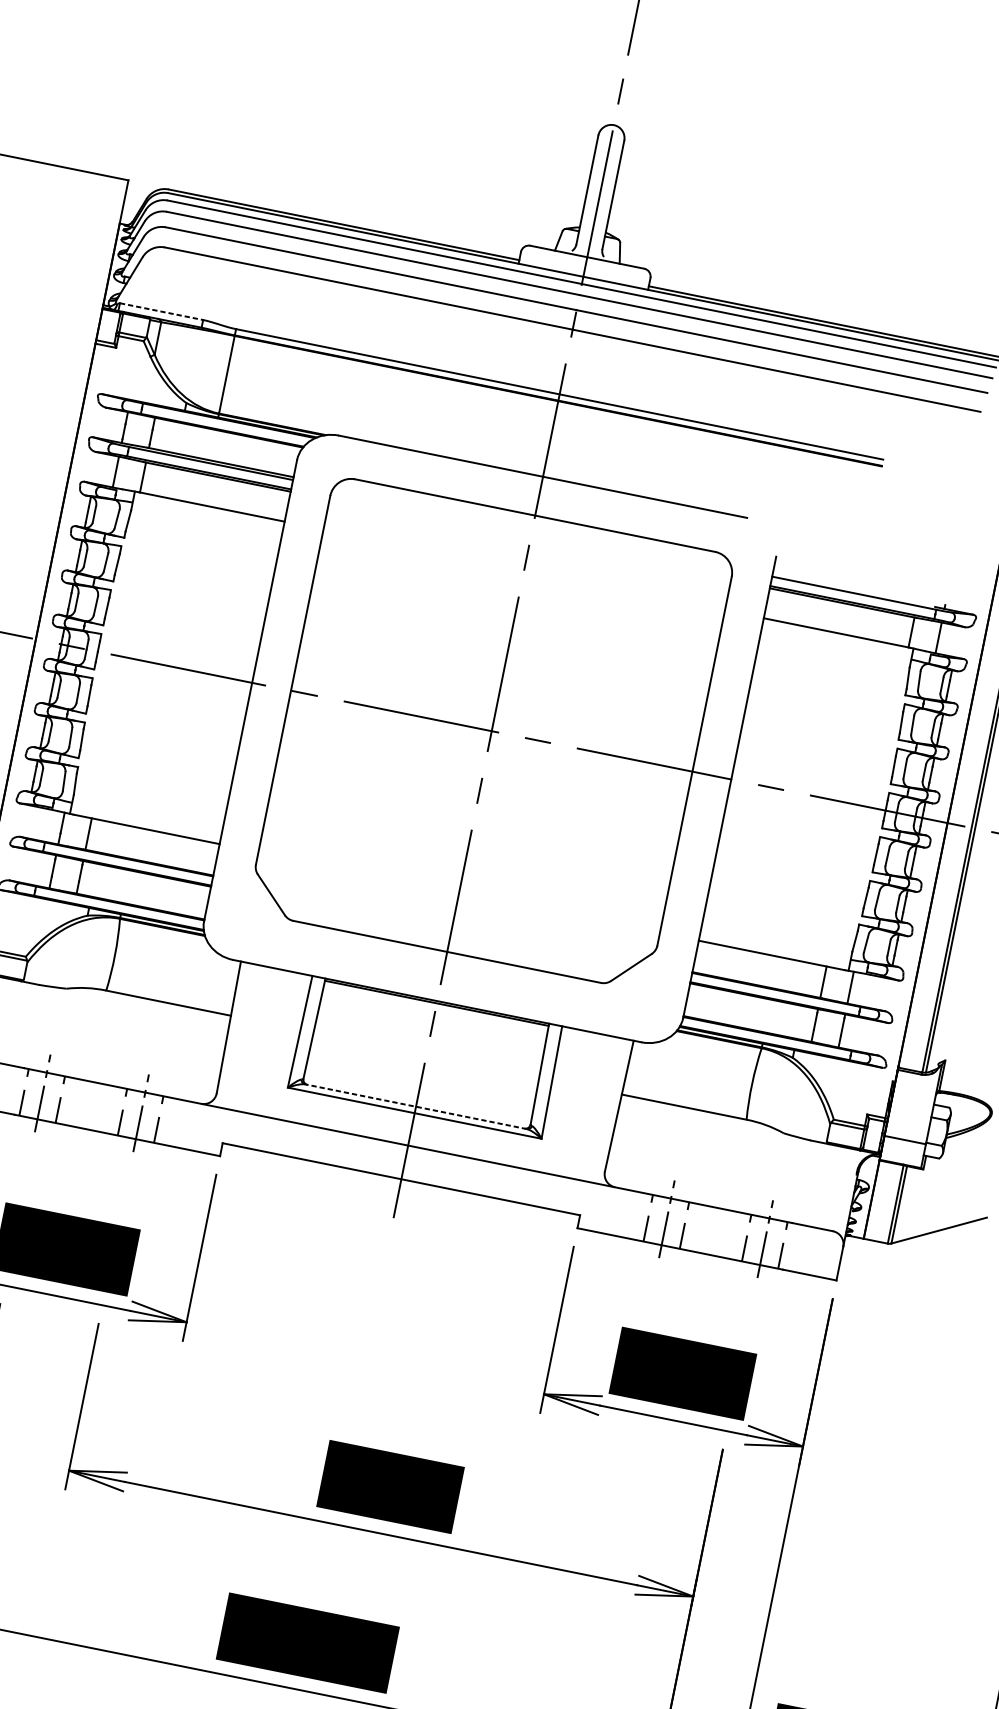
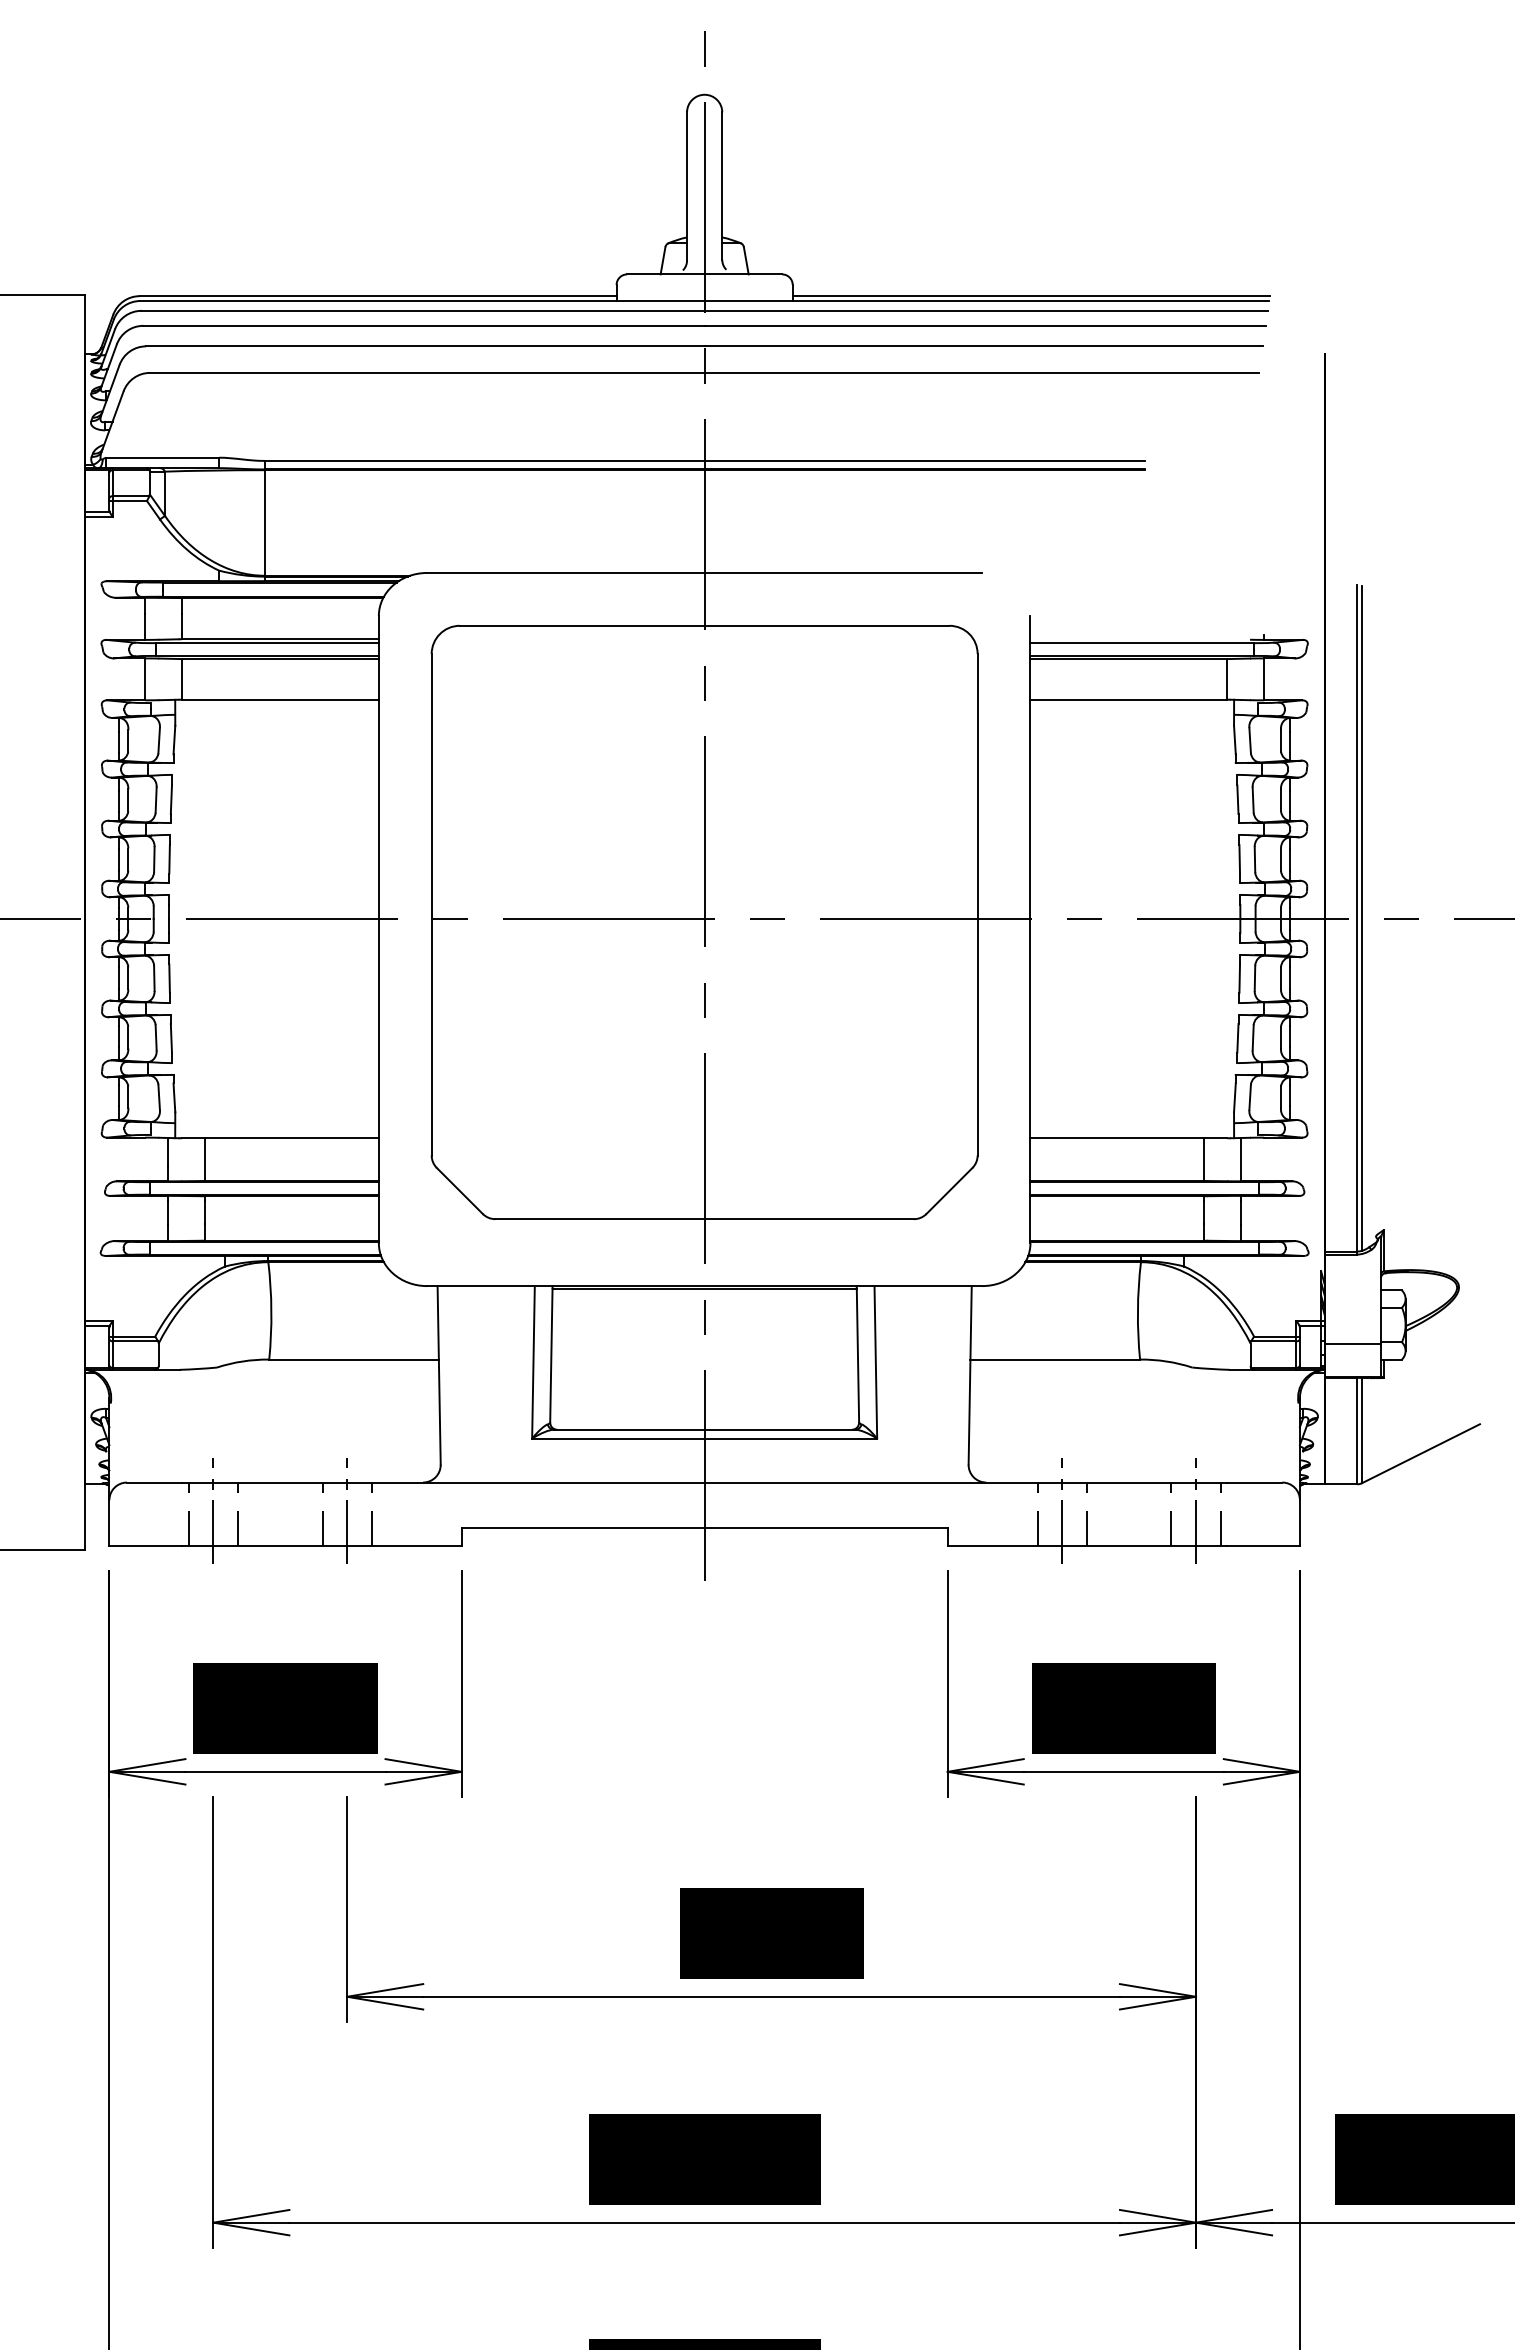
line: (161, 311) -> (162, 457), dashed -> solid
line: (415, 1106) -> (704, 1429), dashed -> solid

